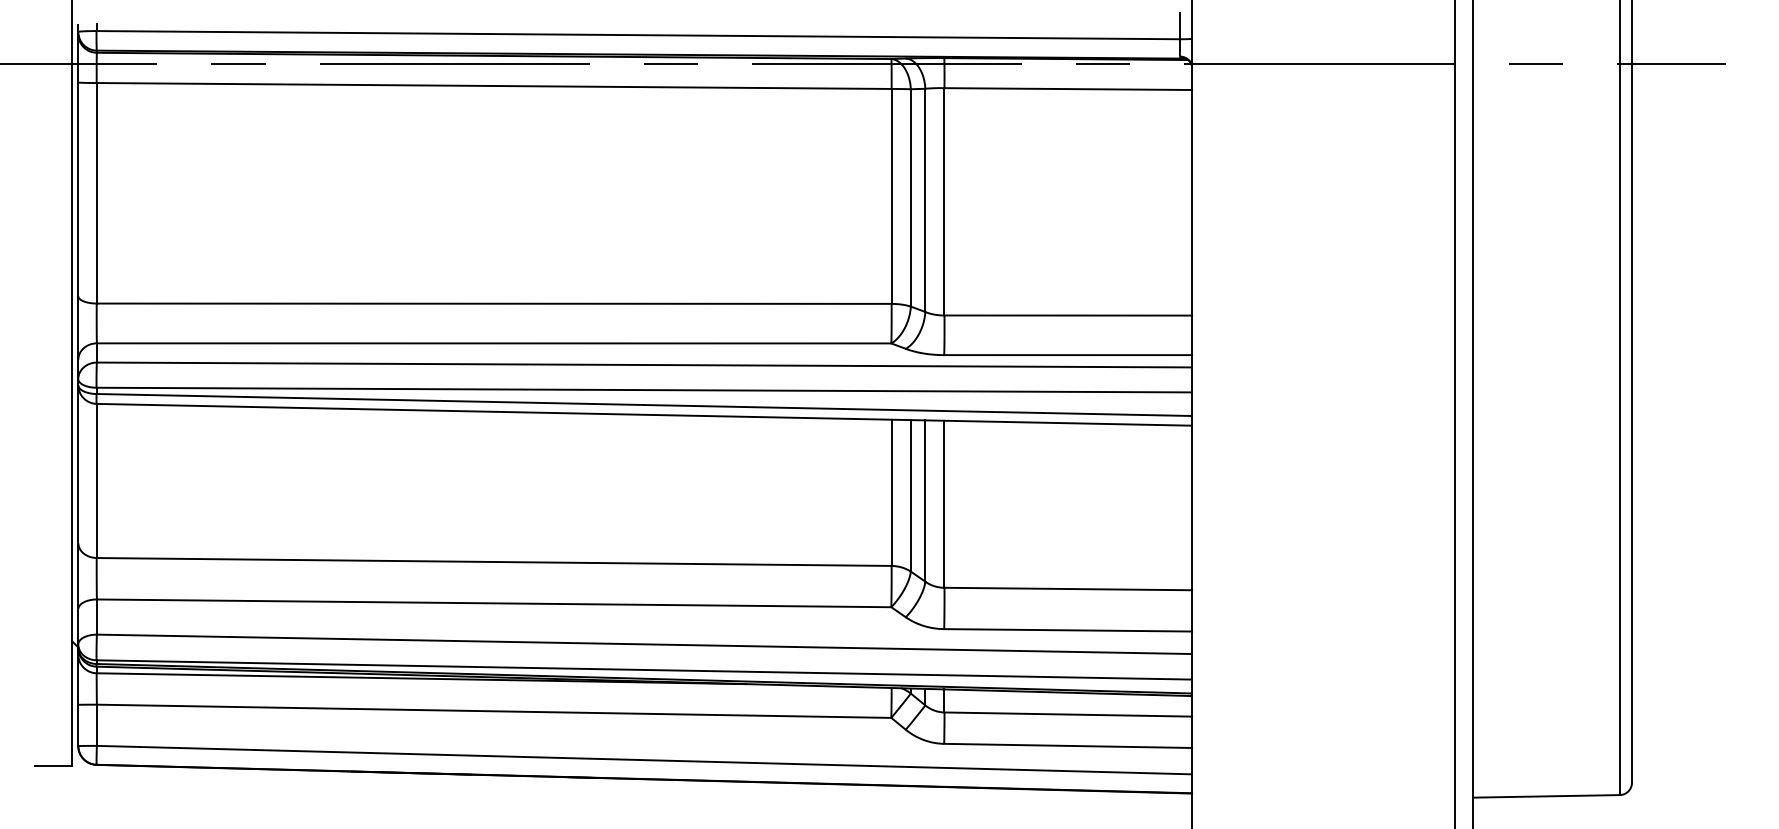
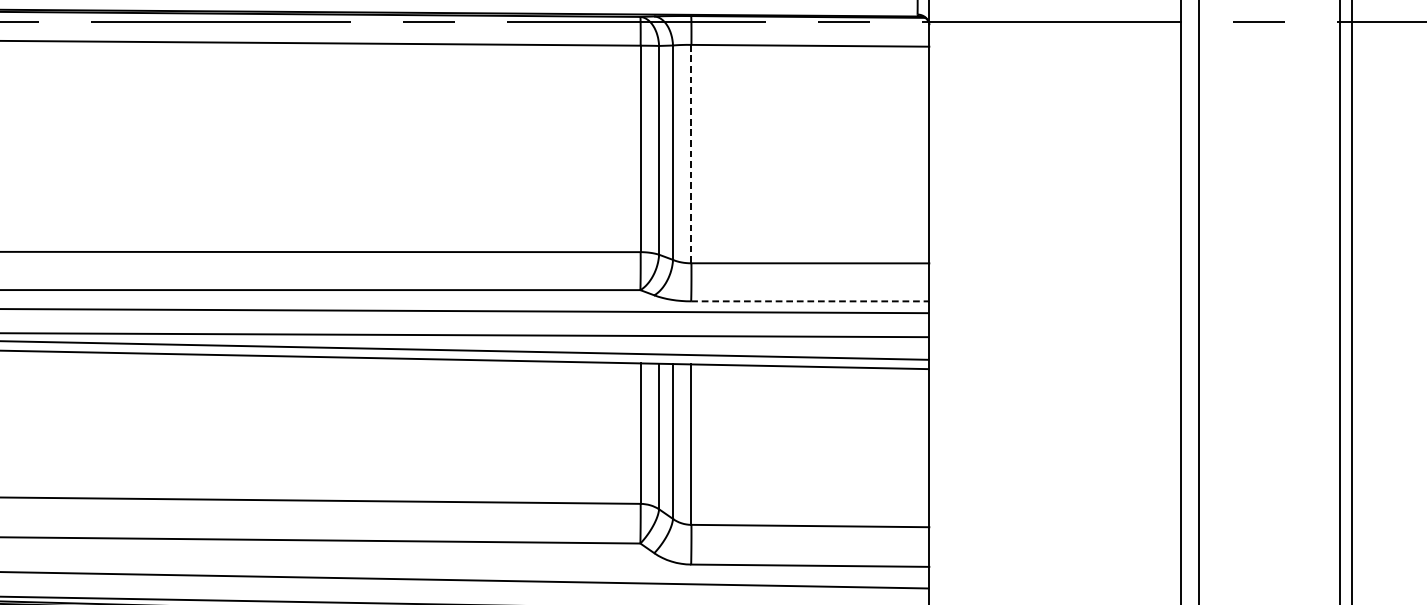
line: (944, 201) -> (691, 153), solid -> dashed
line: (1068, 355) -> (810, 301), solid -> dashed

